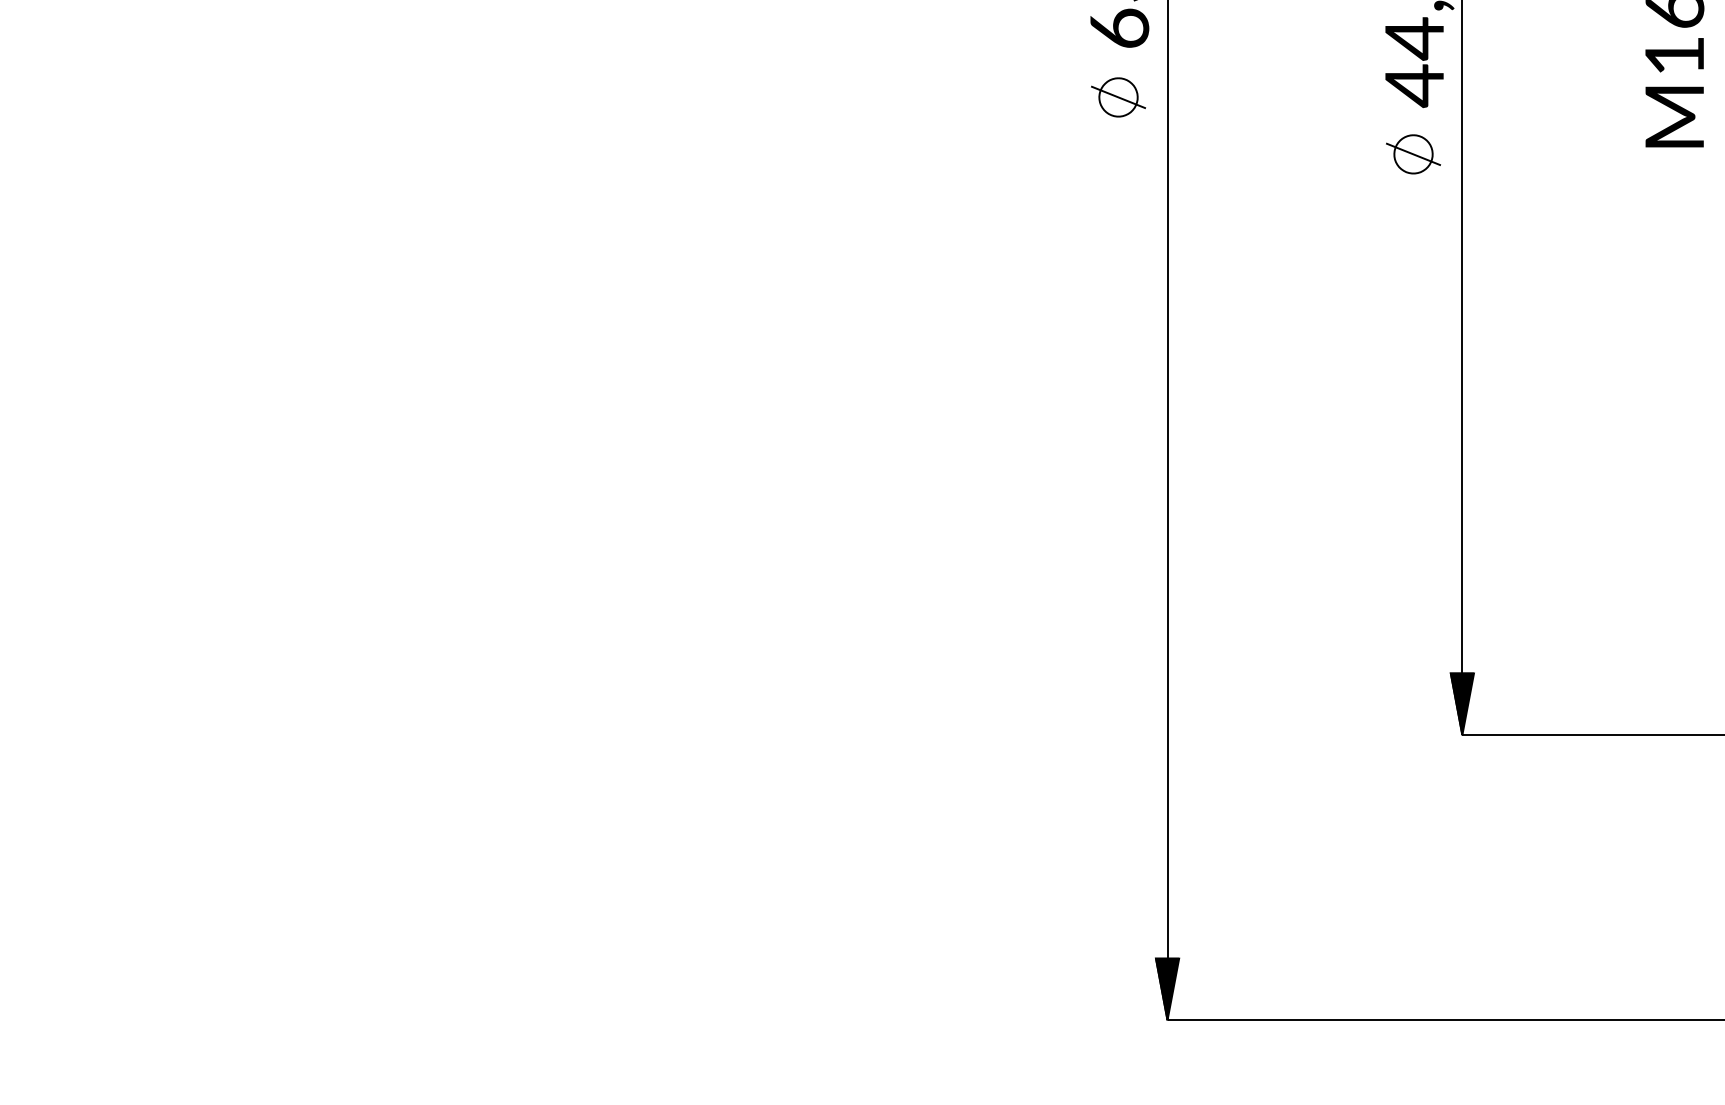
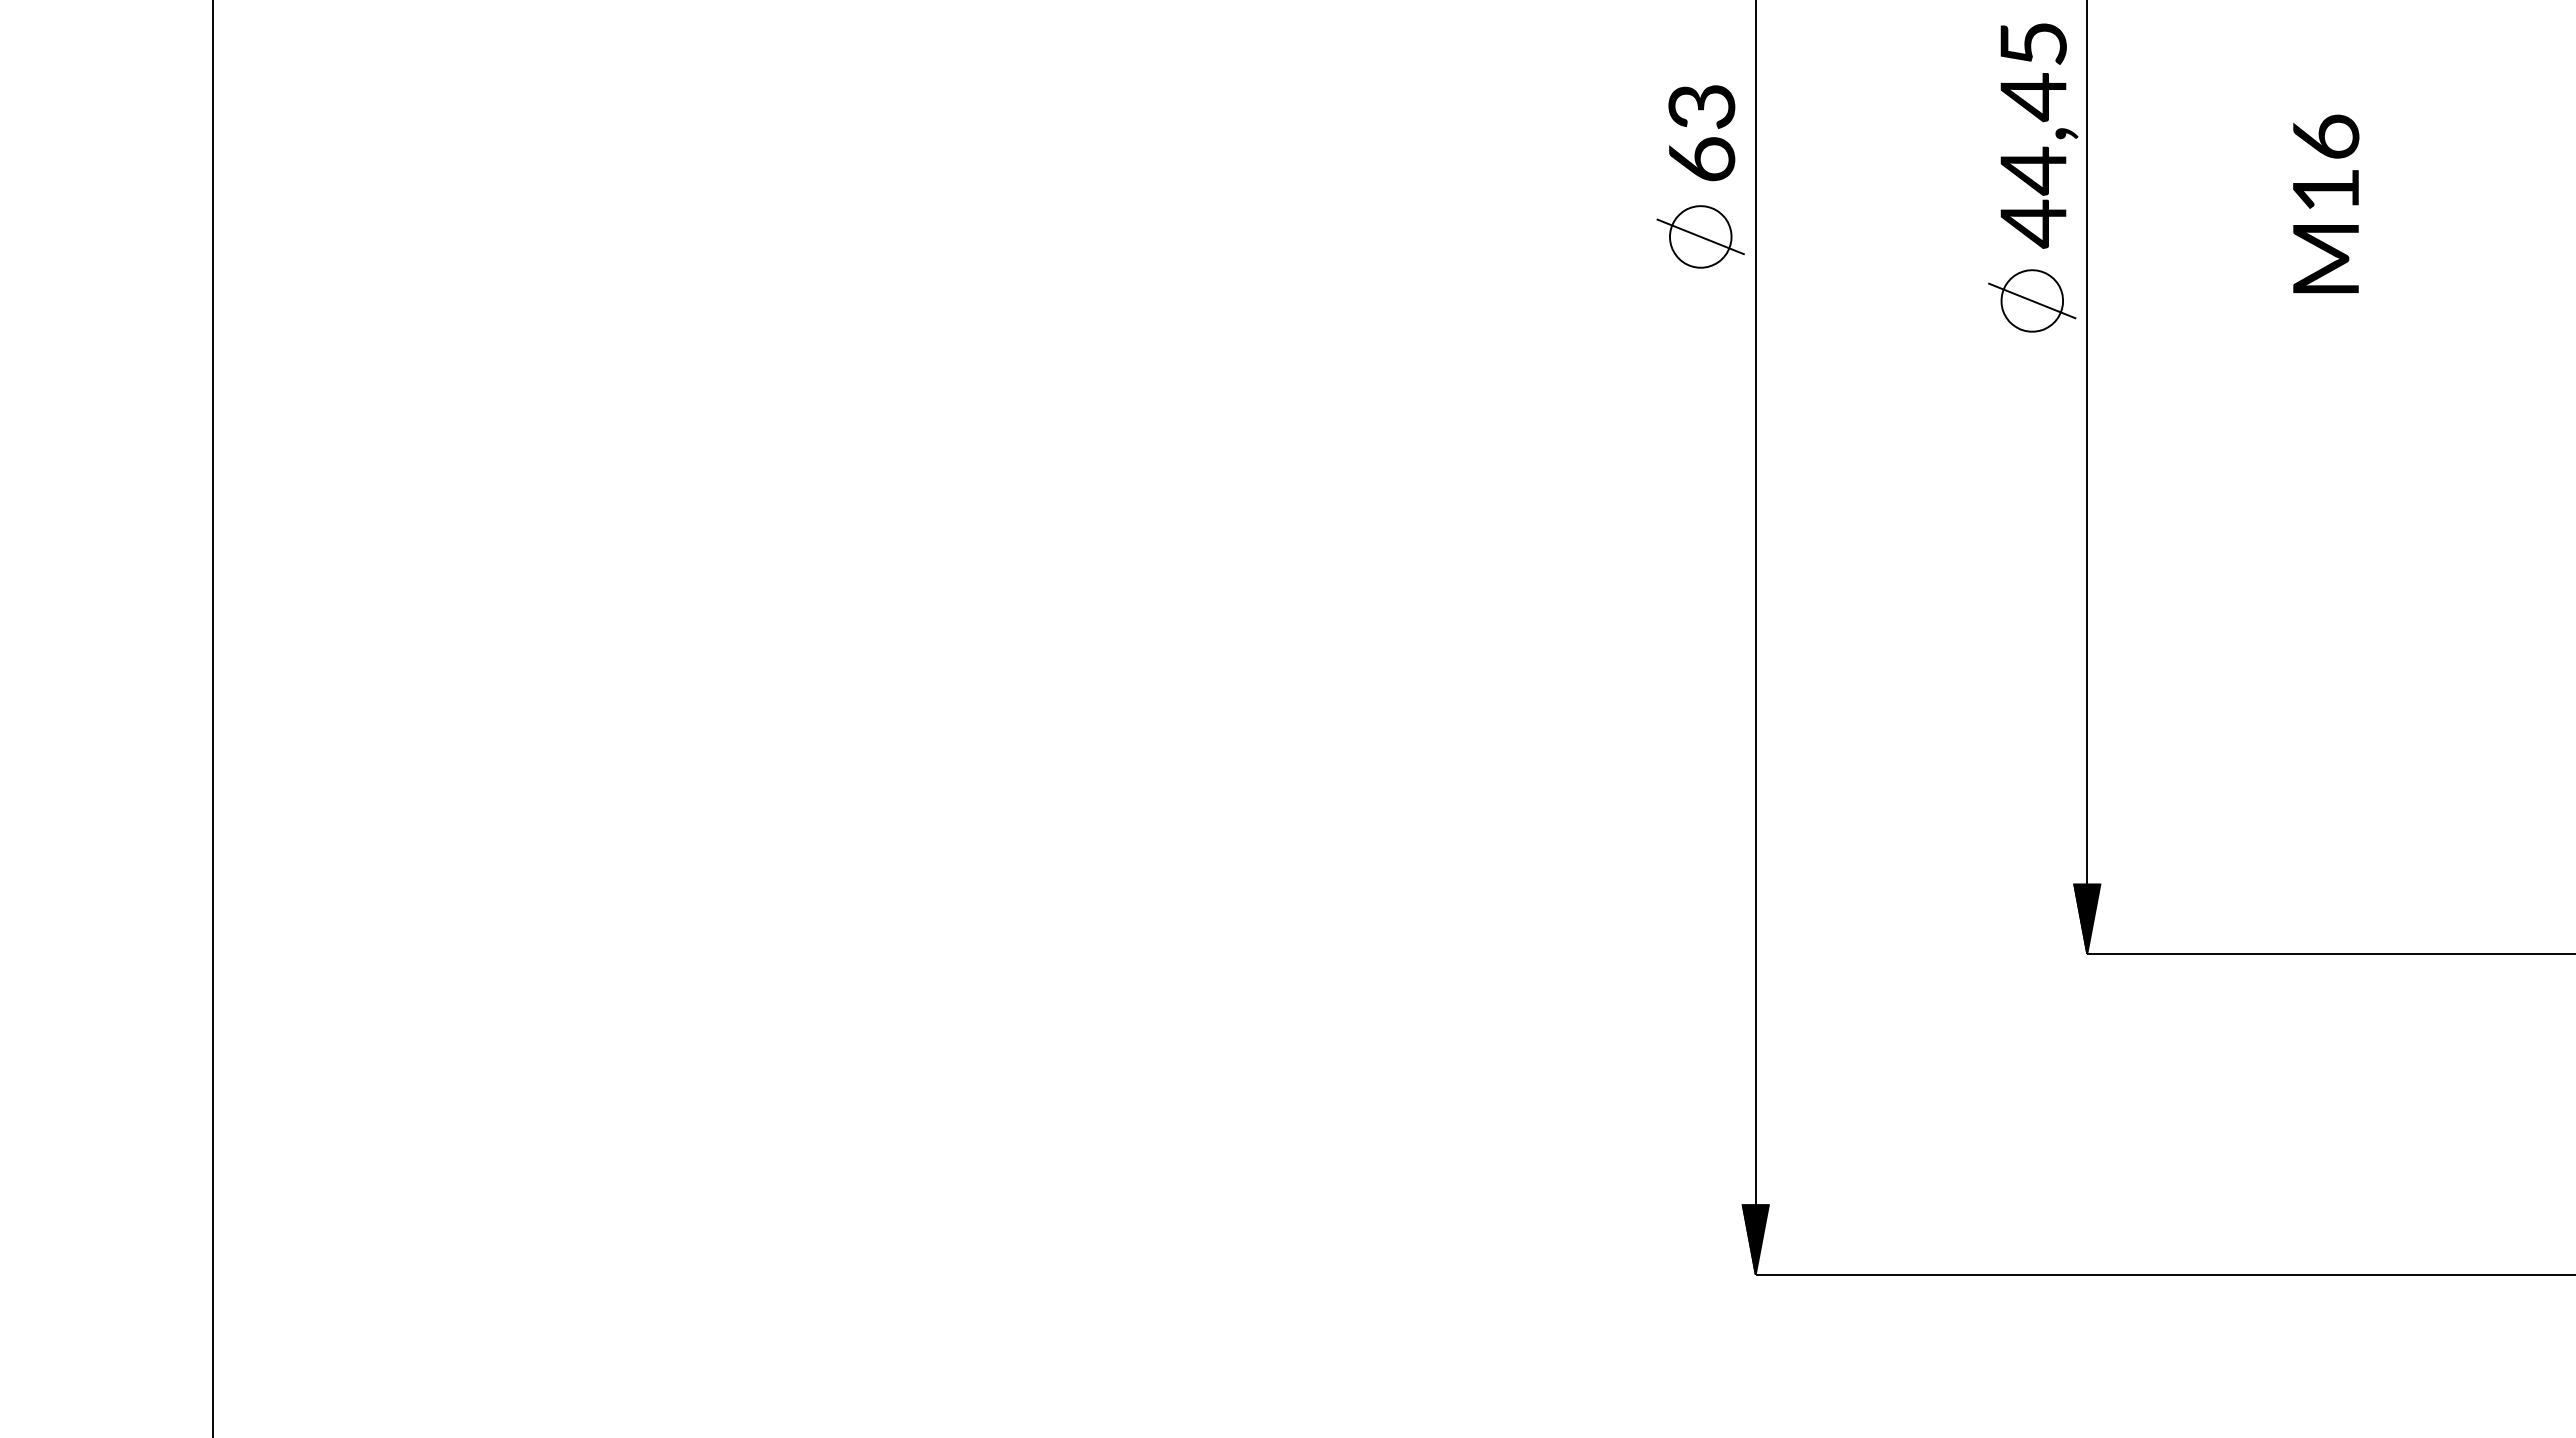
part: (1118, 97) -> (1700, 236), size x1.43
part: (1413, 153) -> (2032, 300), size x1.43

